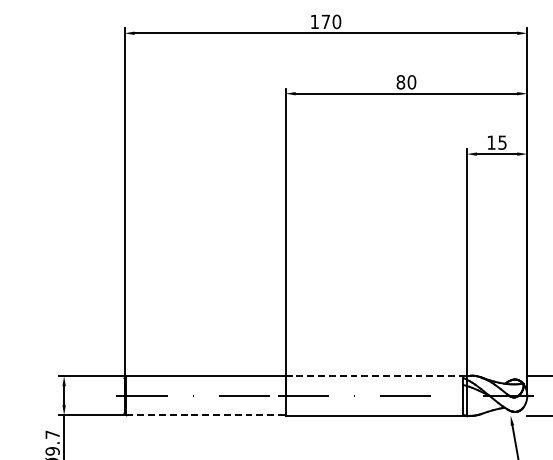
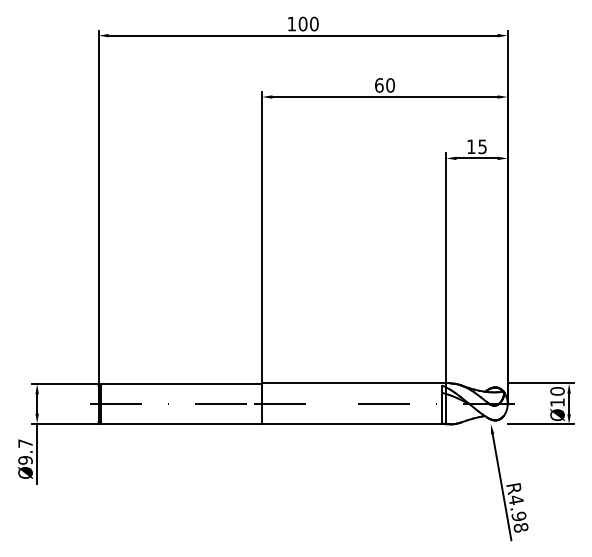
text: (325, 21) -> (302, 23), 170 -> 100
text: (401, 82) -> (379, 85), 80 -> 60
line: (376, 375) -> (354, 383), dashed -> solid
line: (206, 415) -> (181, 423), dashed -> solid

